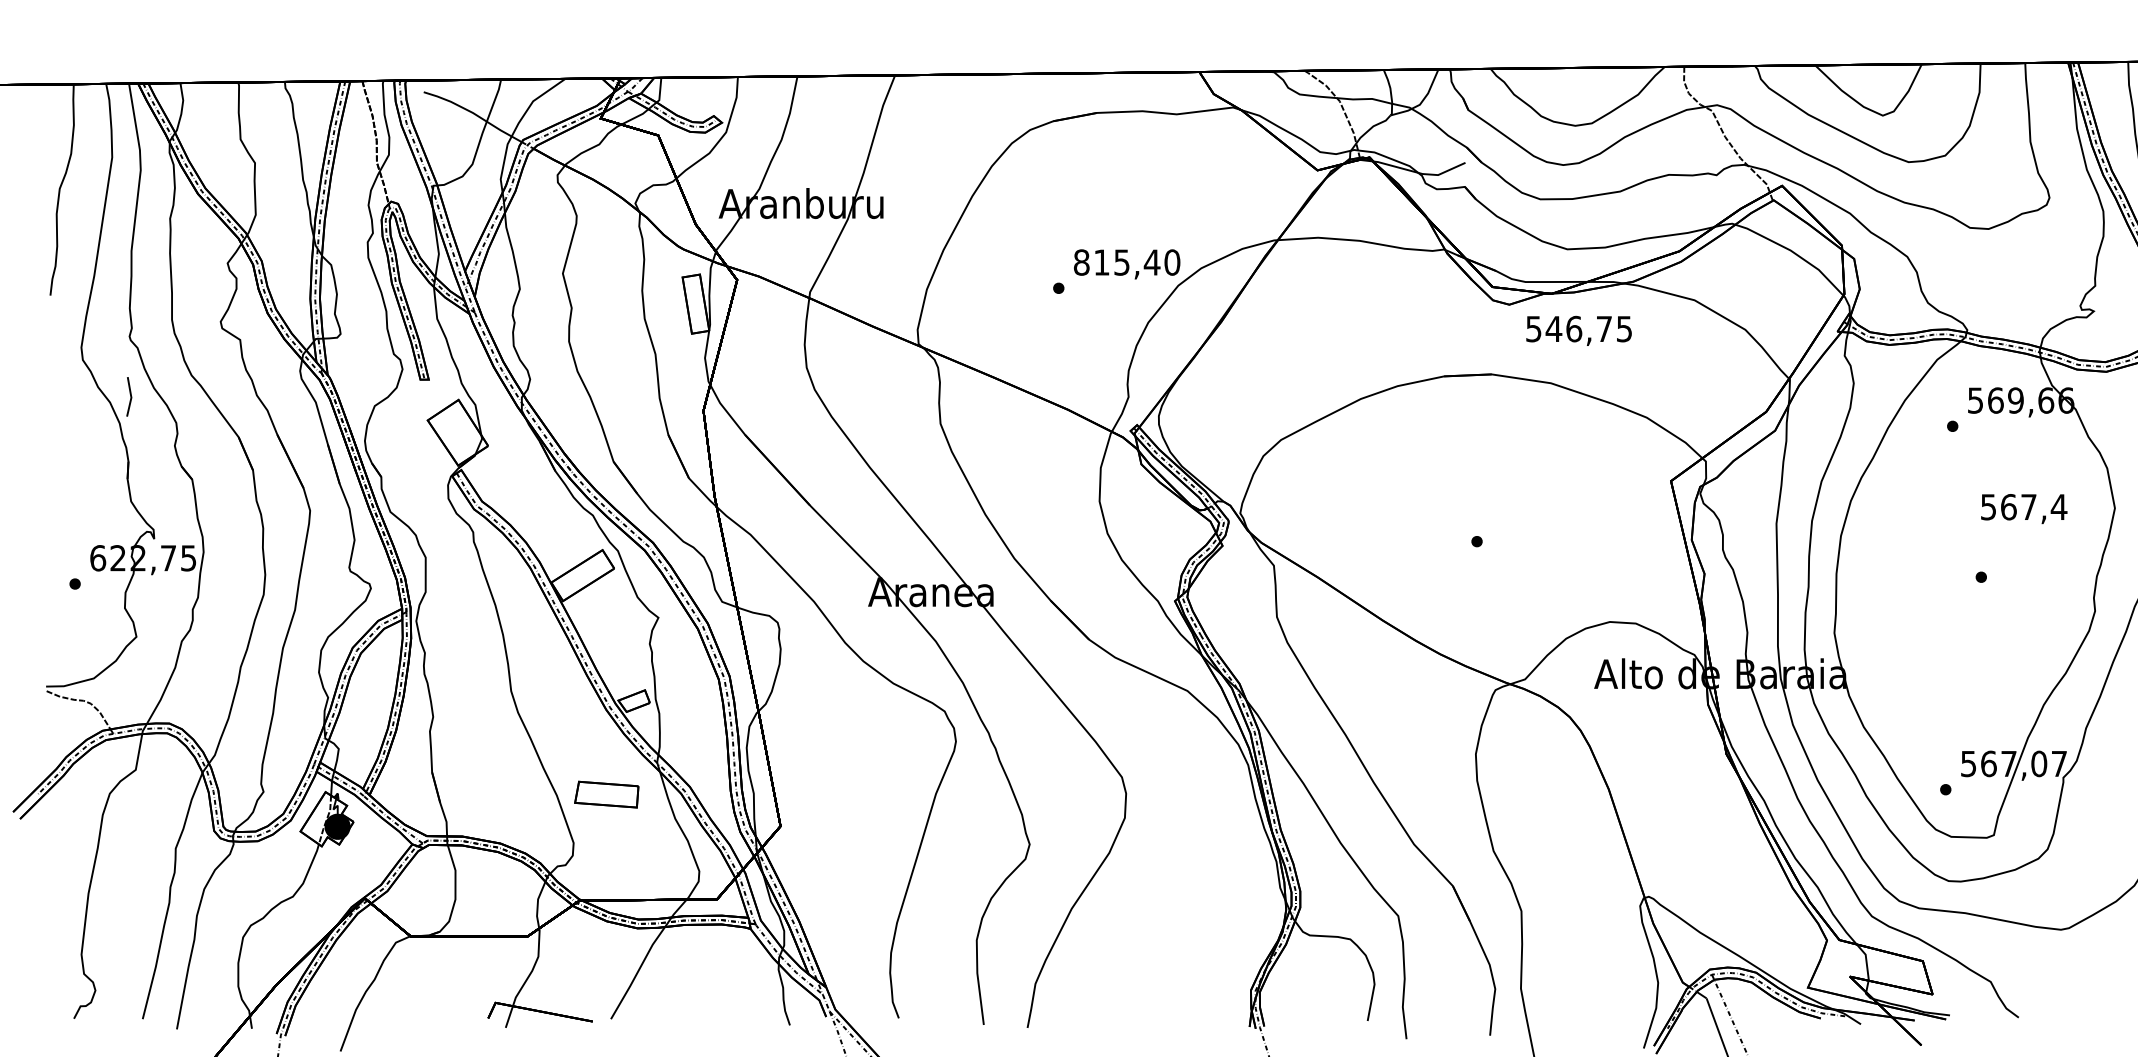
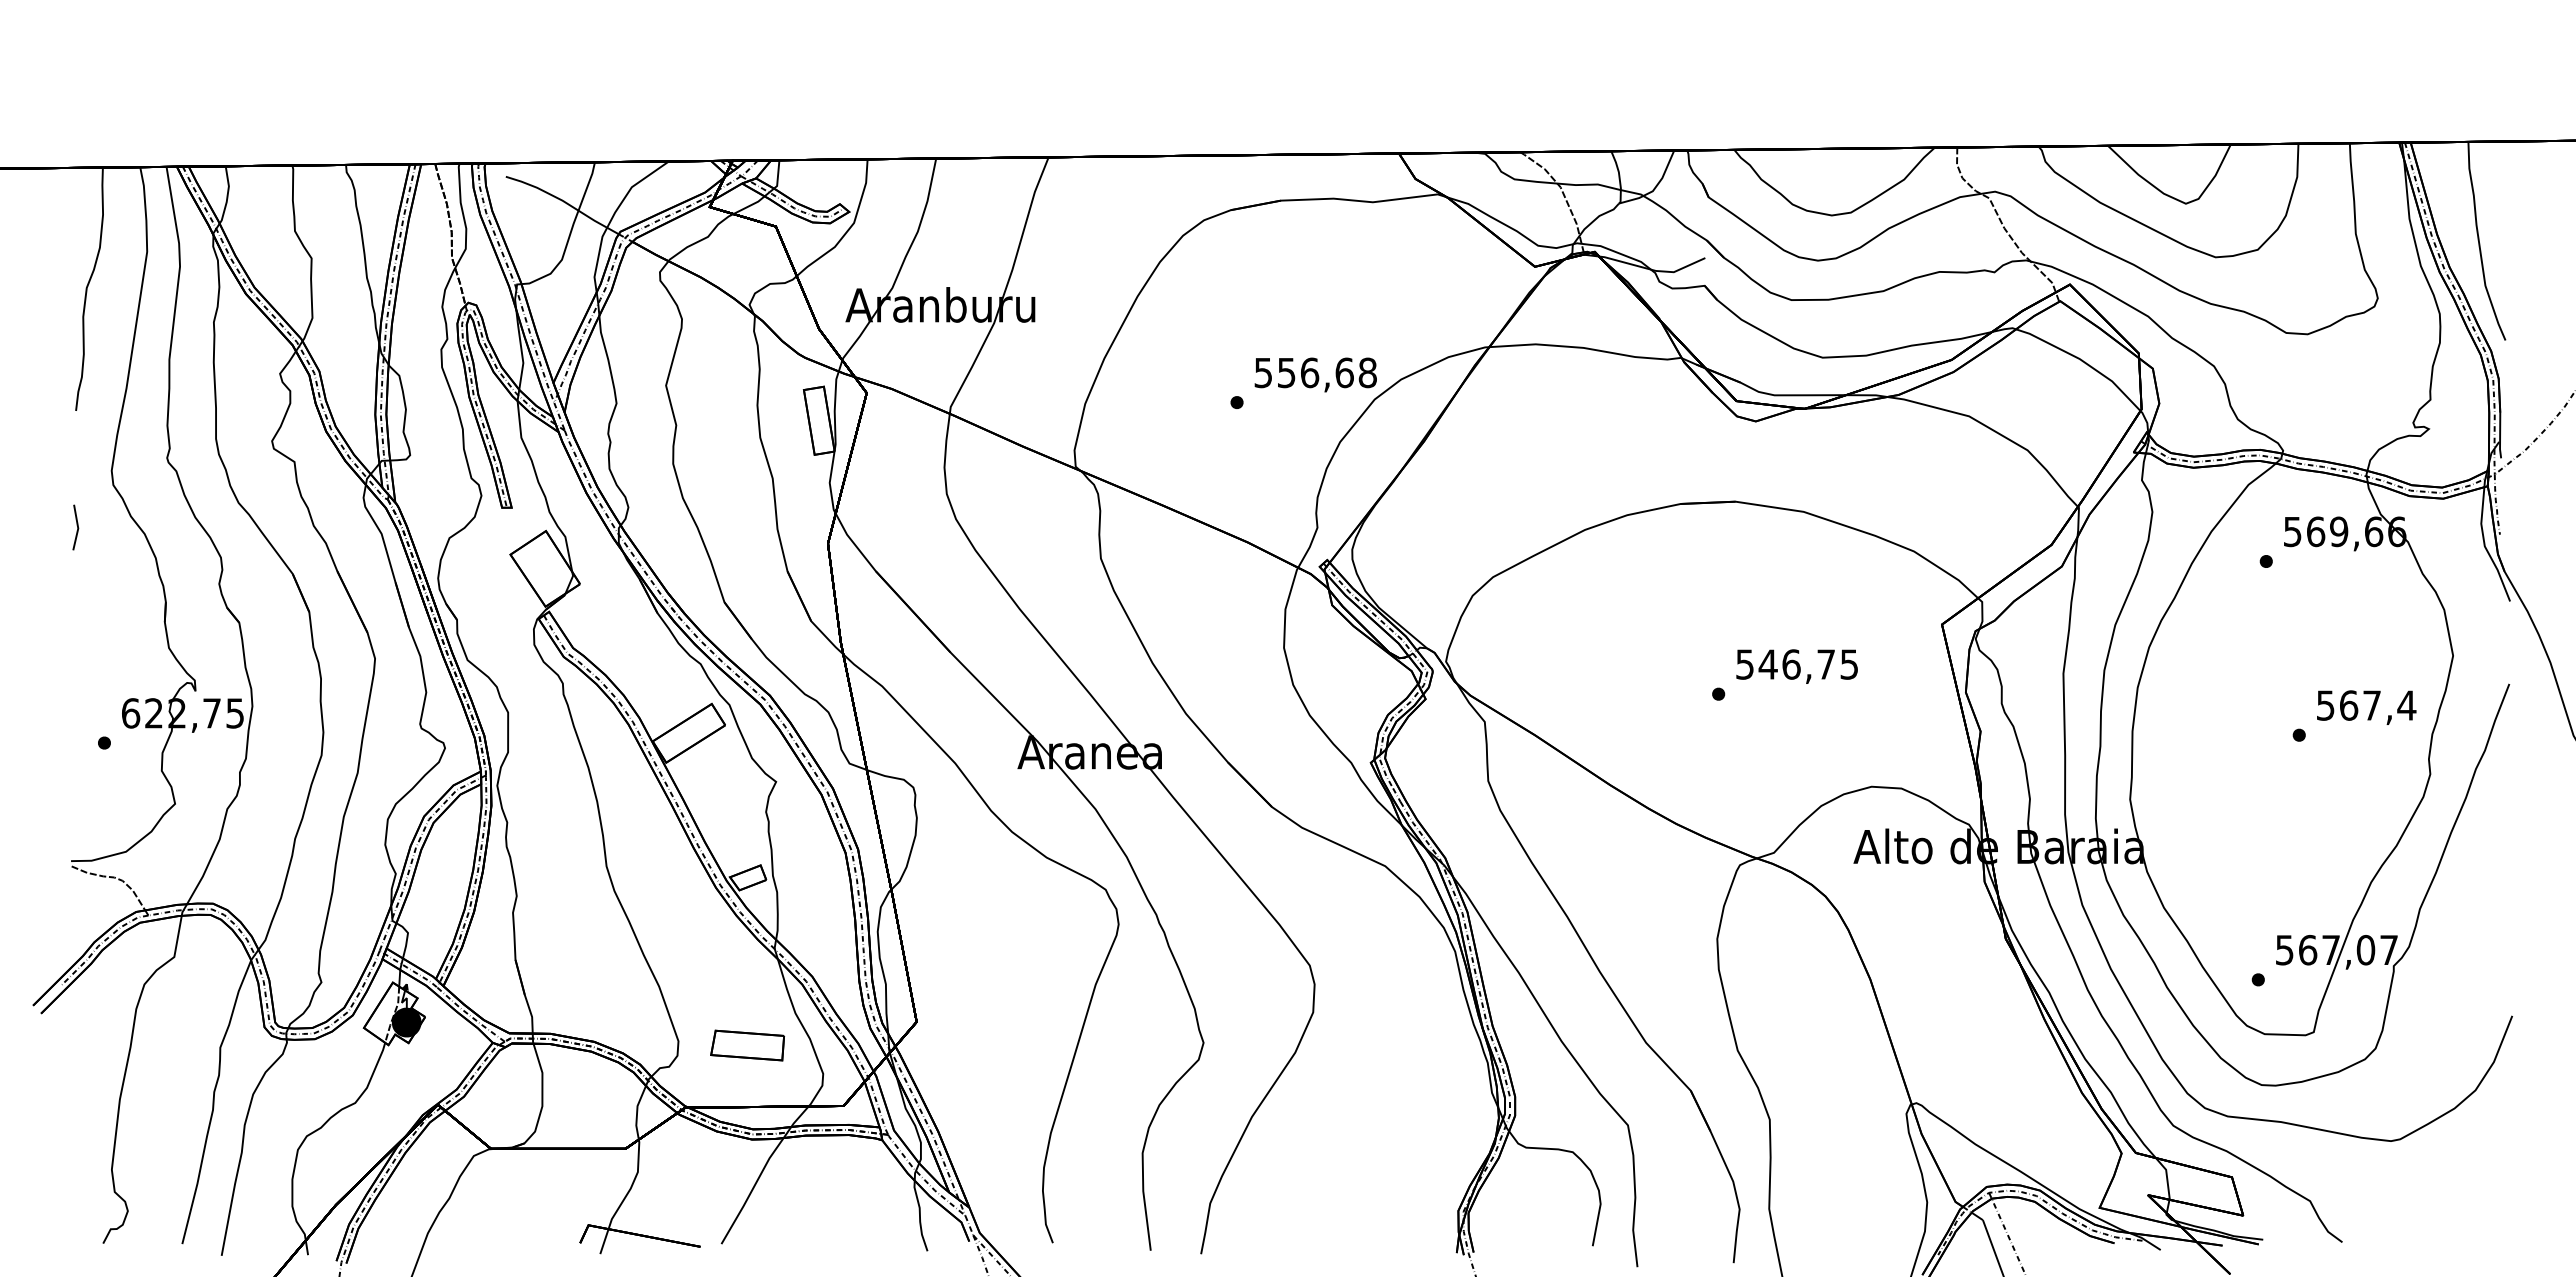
text: (1126, 262) -> (1315, 372), 815,40 -> 556,68
text: (1578, 330) -> (1796, 666), moved
line: (130, 396) -> (77, 527), moved
text: (2024, 508) -> (2366, 707), moved
part: (606, 794) -> (747, 1045), moved

